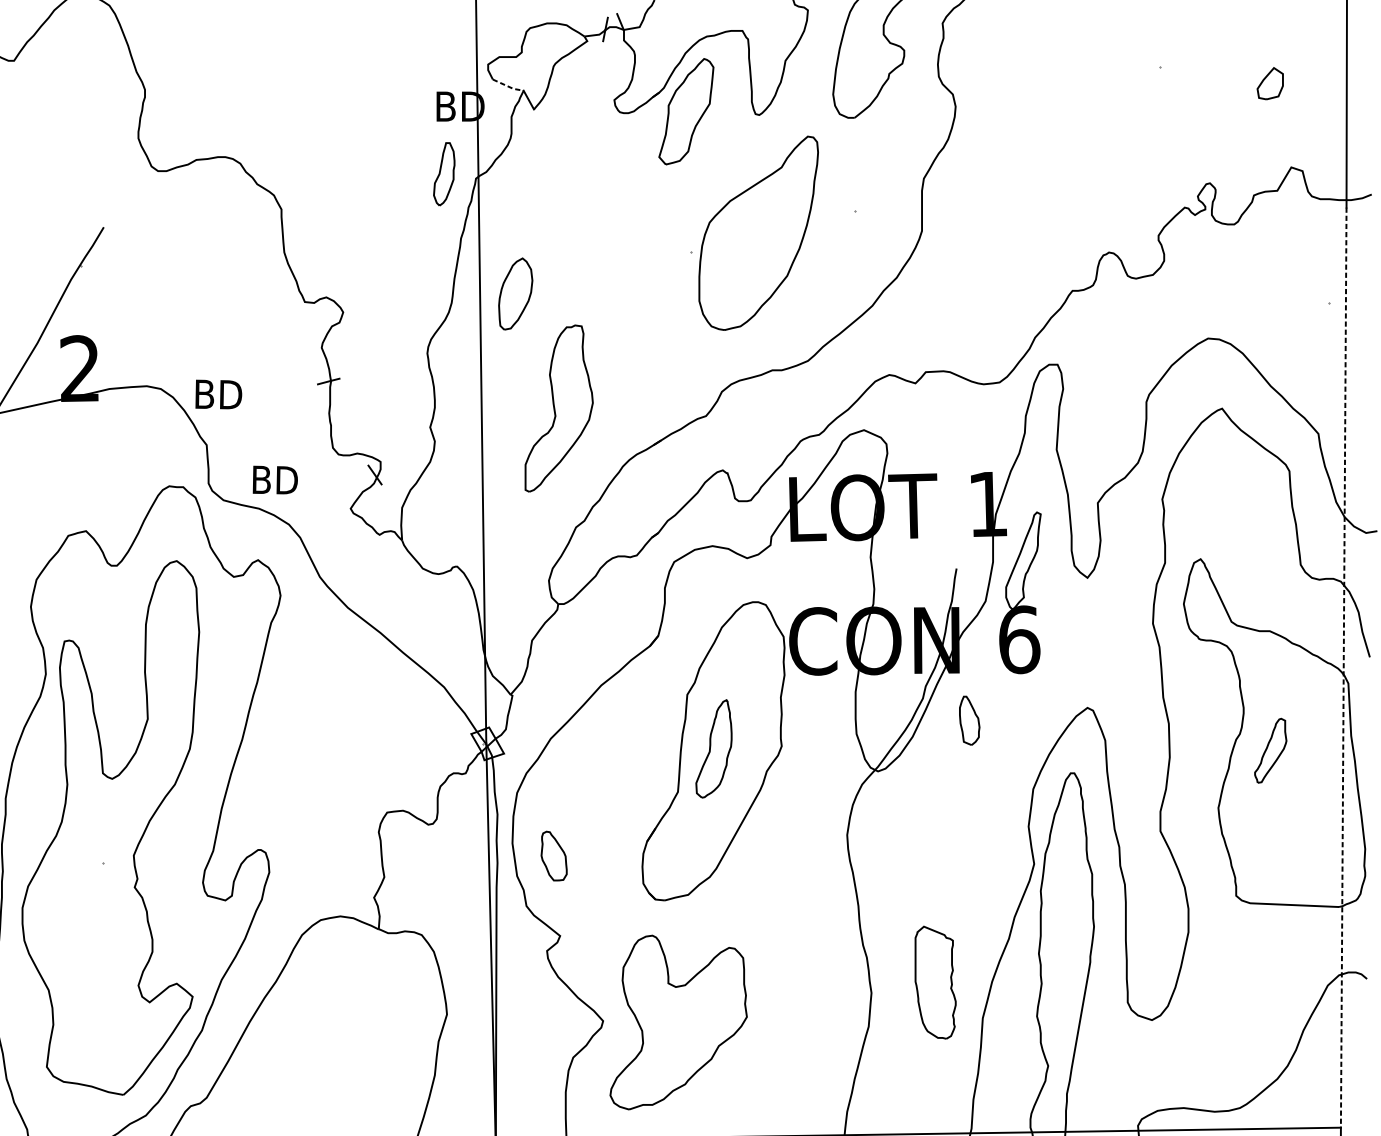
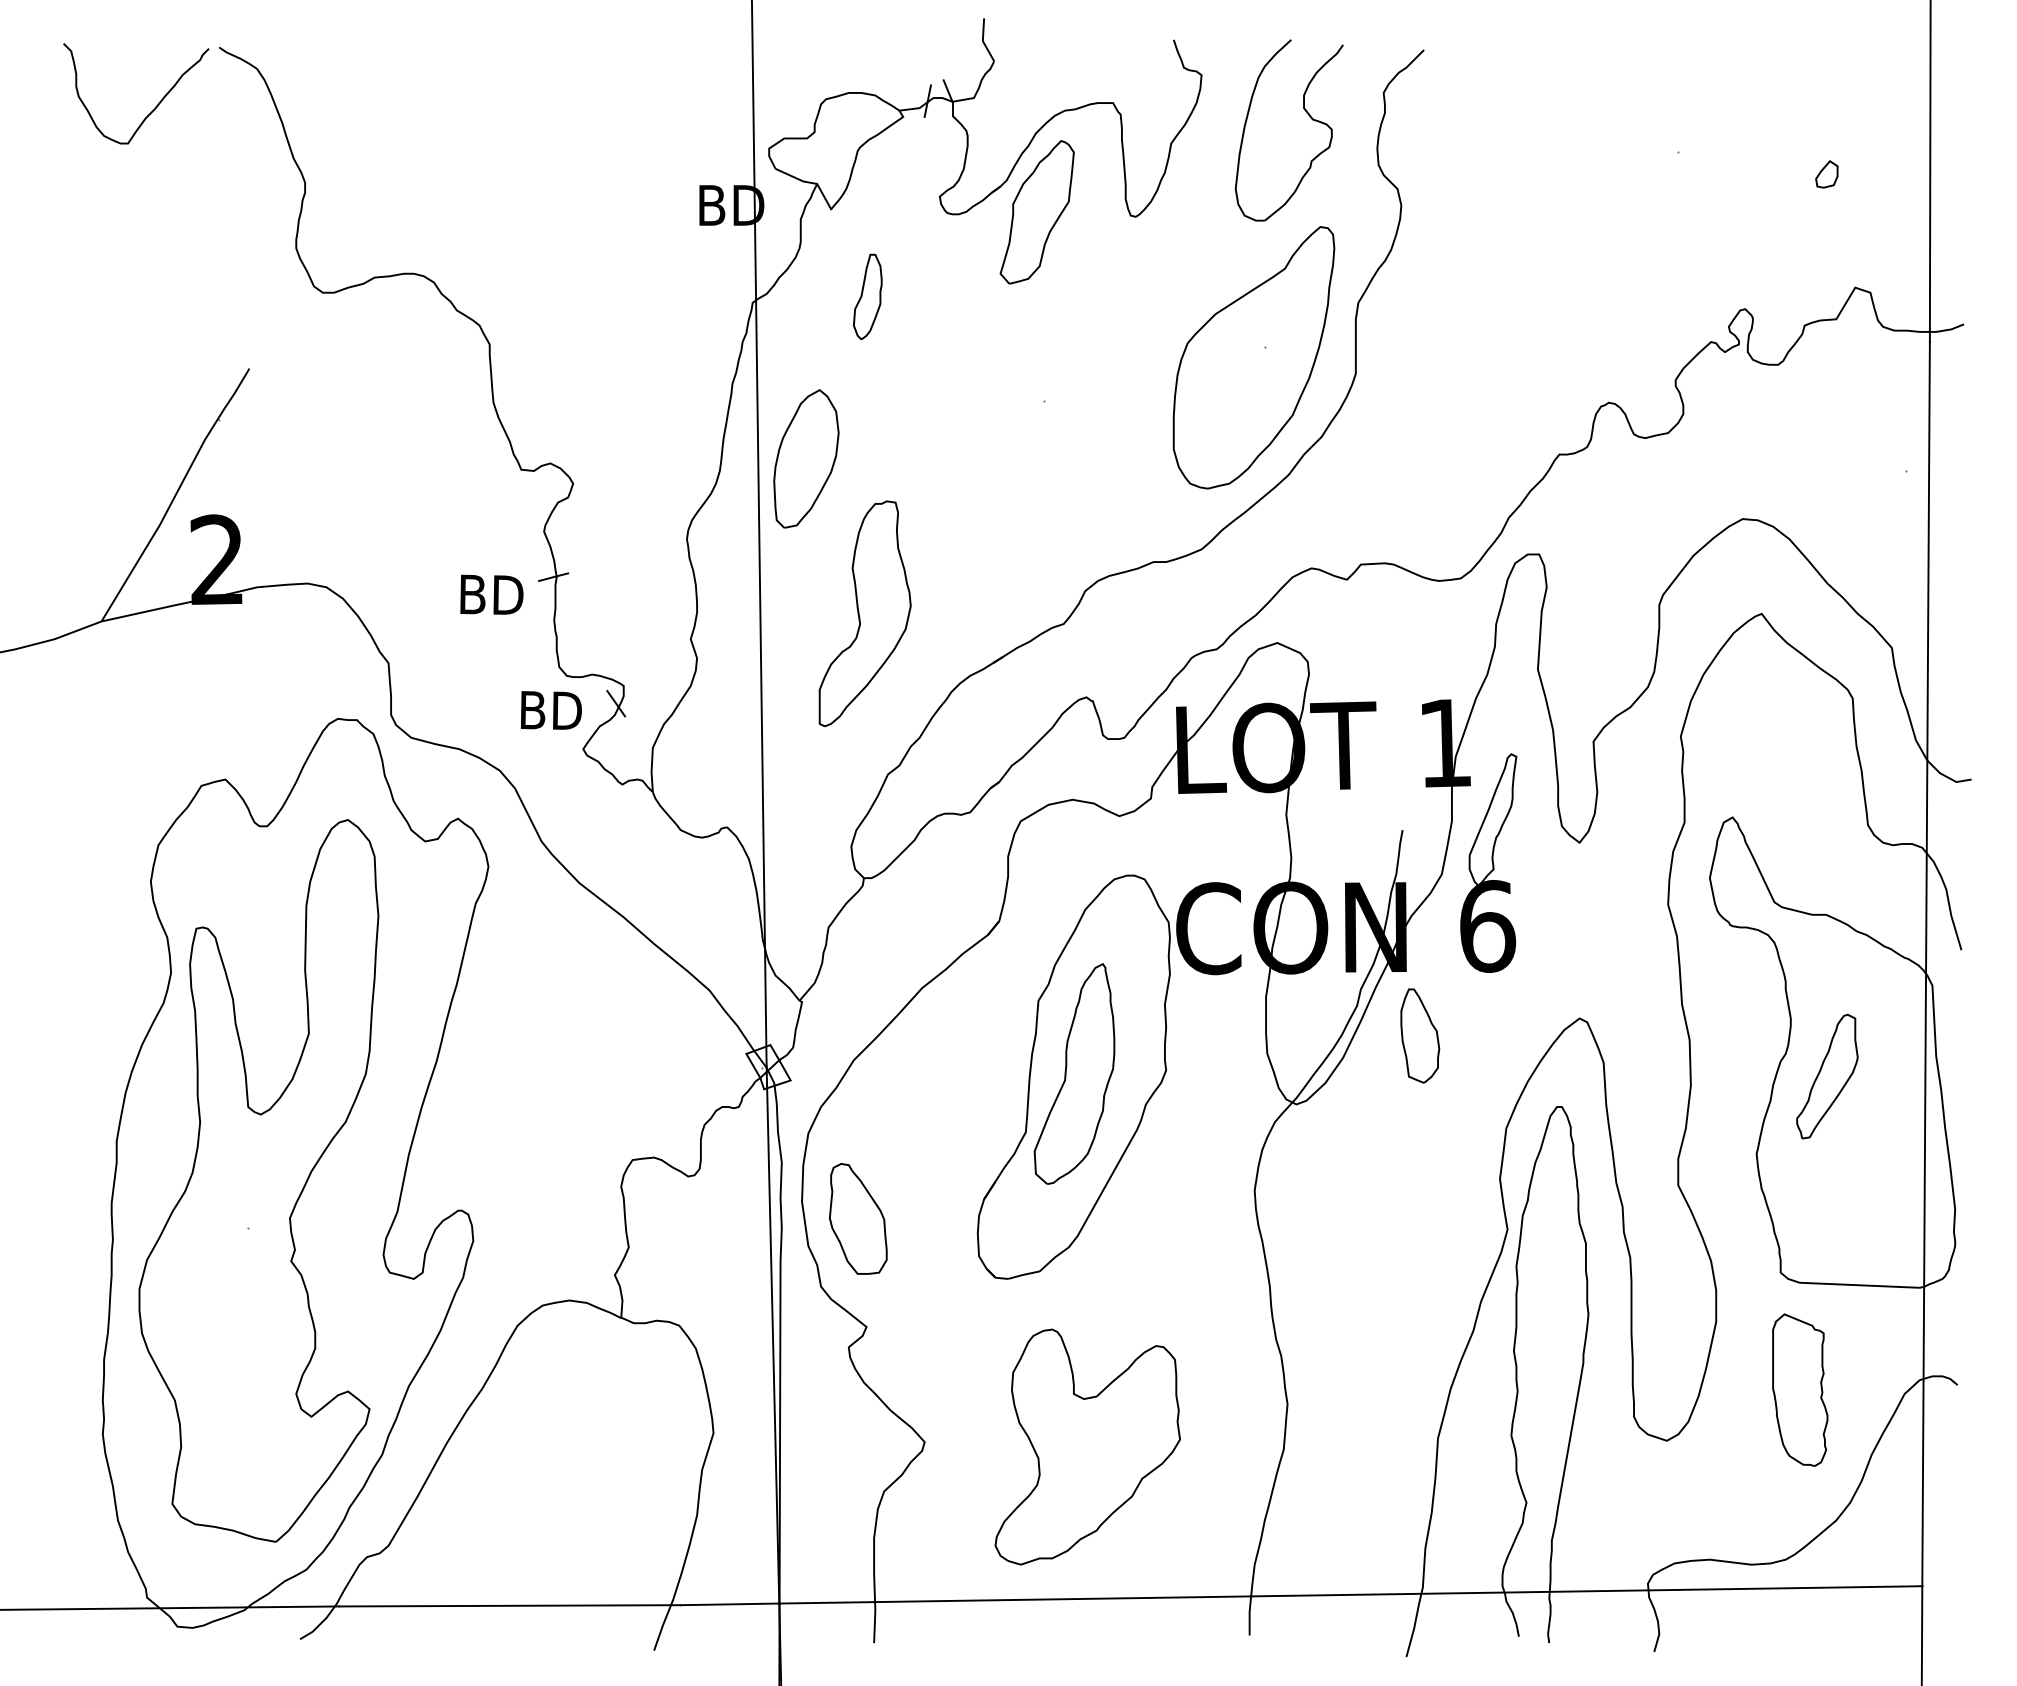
part: (1270, 83) -> (1826, 174), size x0.62
line: (509, 86) -> (797, 178), dashed -> solid
part: (444, 173) -> (867, 296), moved
part: (758, 233) -> (1253, 357), moved
part: (515, 293) -> (806, 458), size x1.43
text: (218, 394) -> (491, 594), moved
text: (275, 480) -> (551, 710), moved
line: (1344, 667) -> (1926, 964), dashed -> solid
part: (969, 720) -> (1420, 1035), size x1.43
part: (713, 748) -> (1074, 1073), size x1.67
part: (1270, 750) -> (1827, 1076), size x1.43
part: (554, 855) -> (858, 1218), size x1.67
part: (935, 982) -> (1800, 1389), moved
part: (678, 1022) -> (1087, 1446), moved

